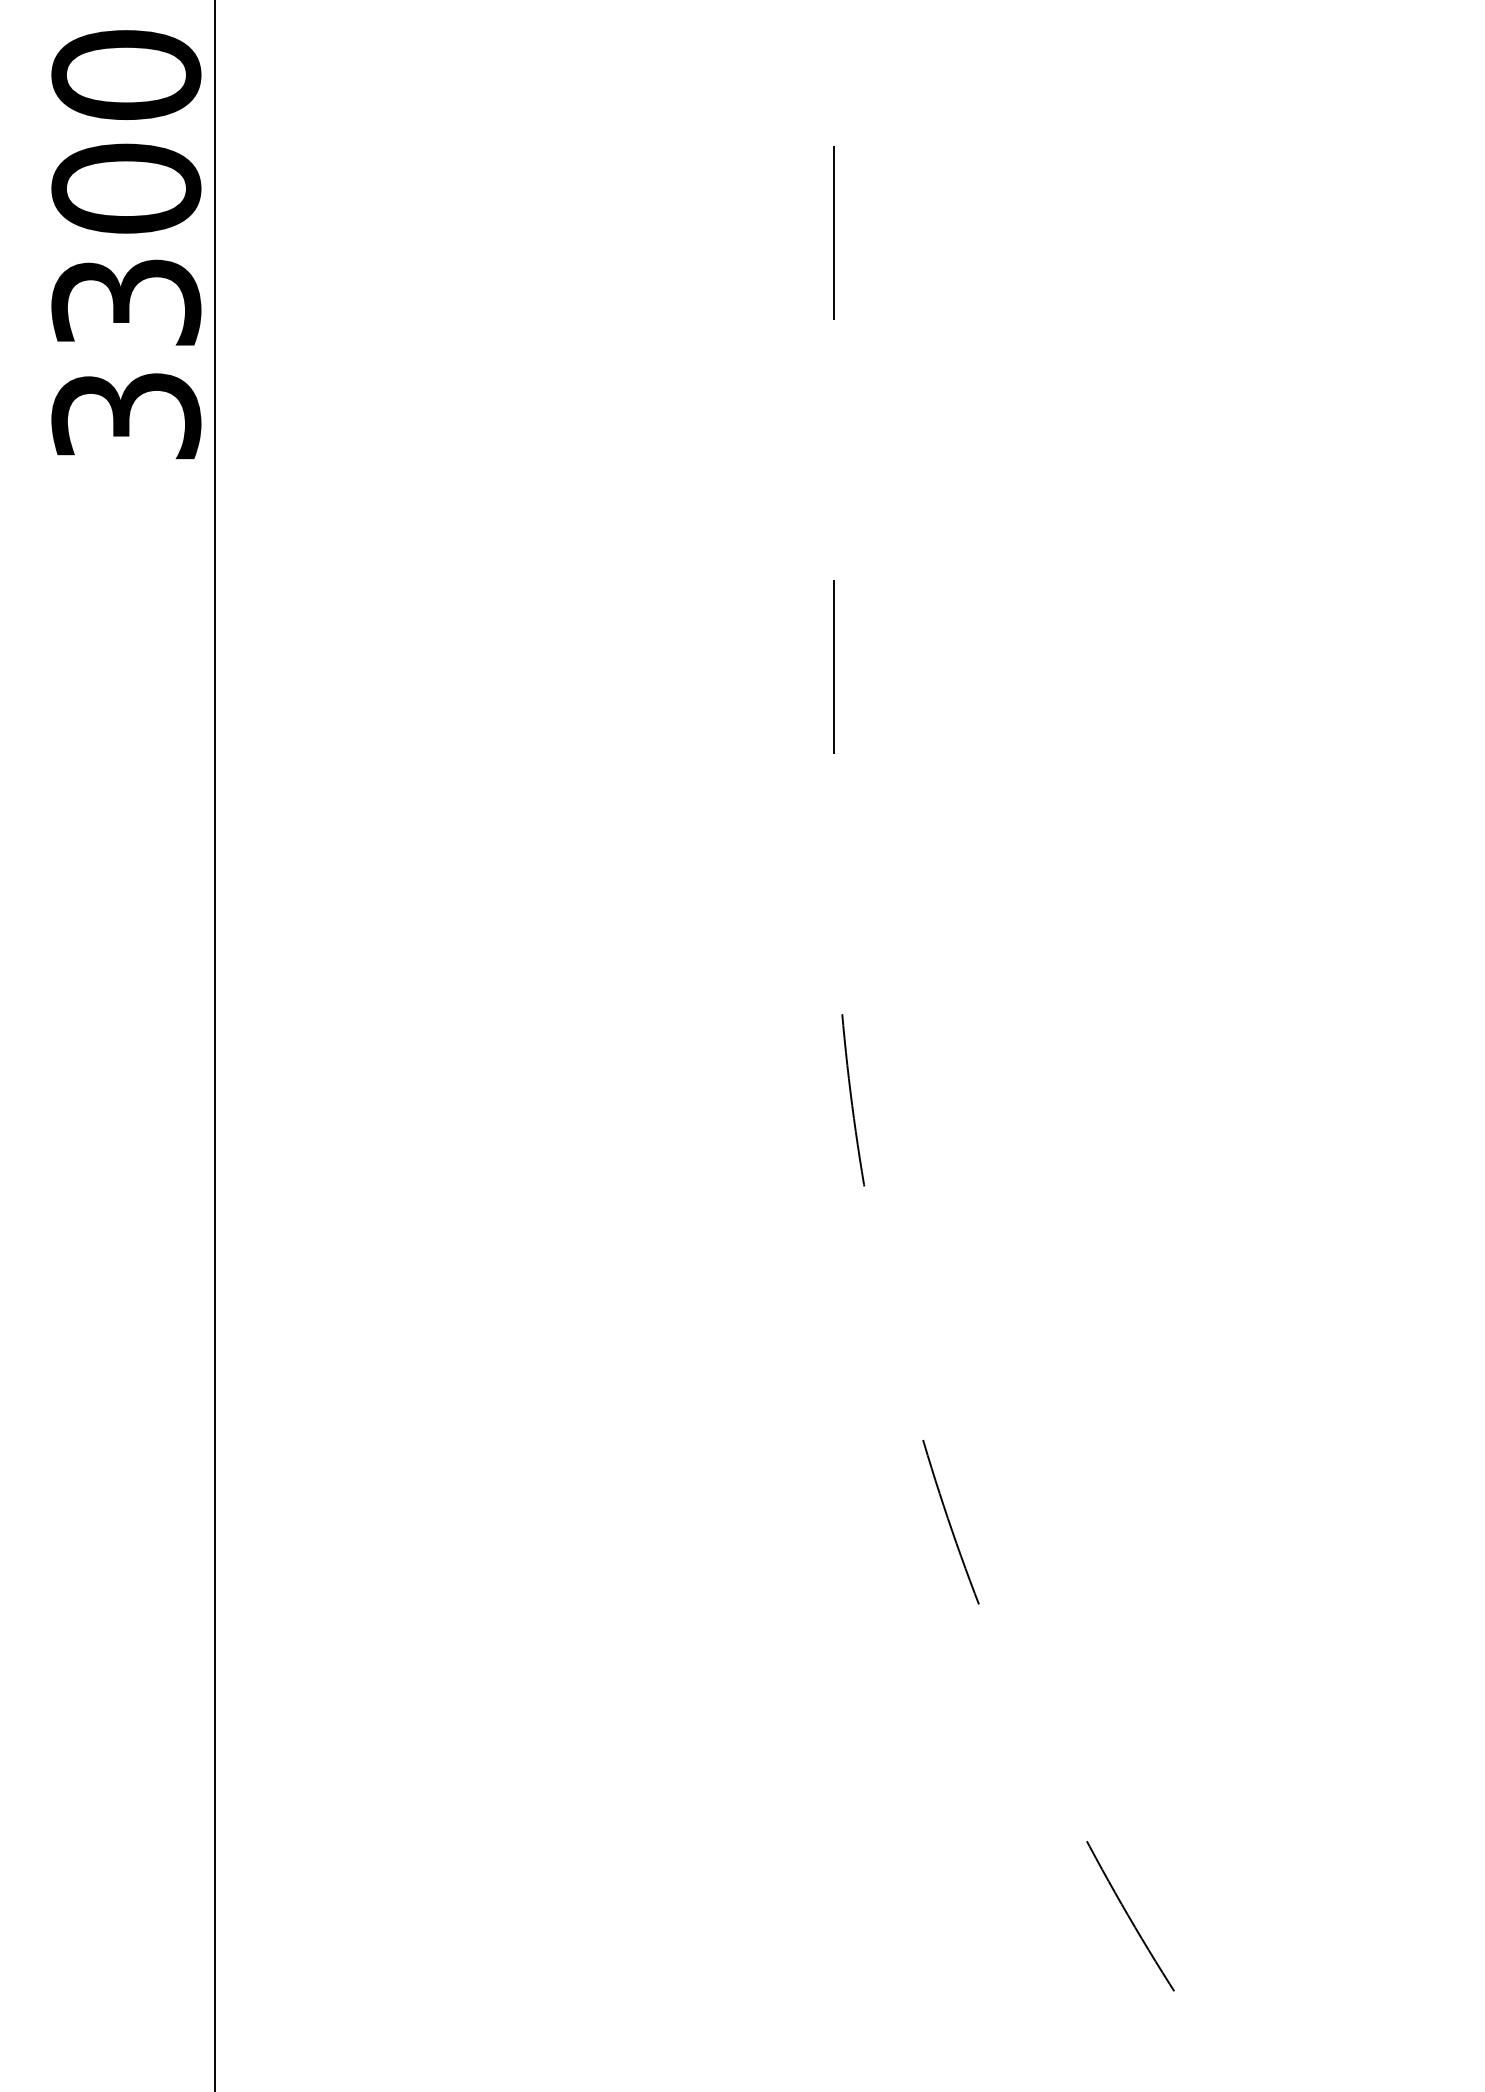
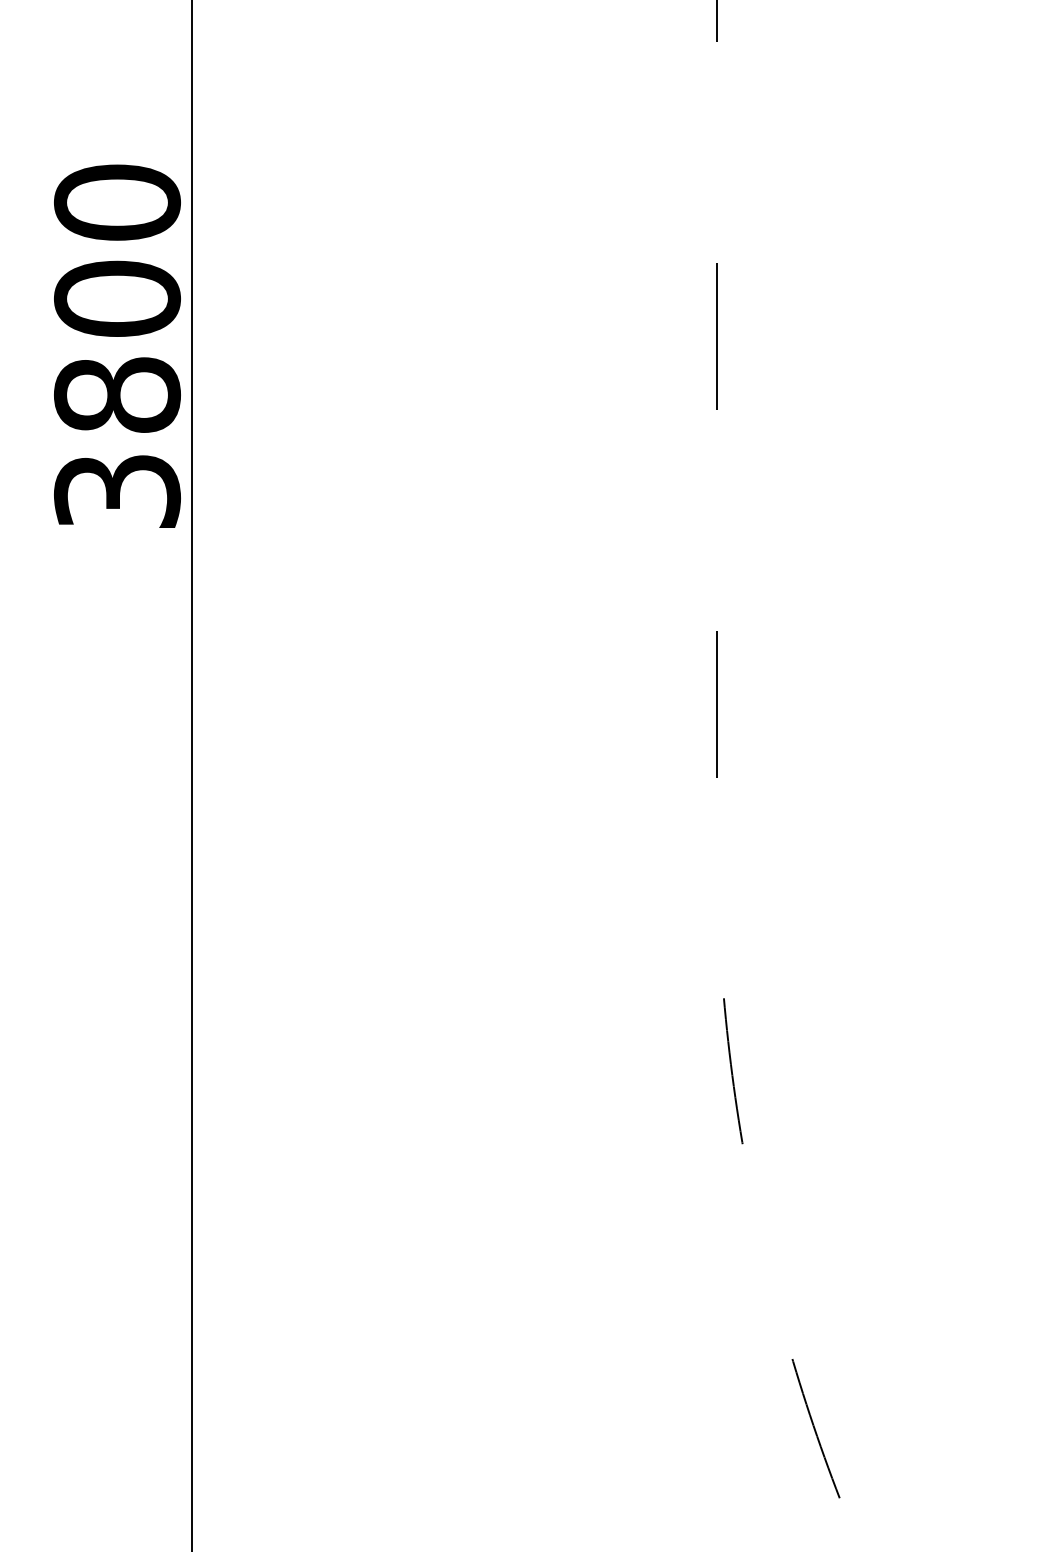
text: (126, 301) -> (117, 394), 3300 -> 3800

